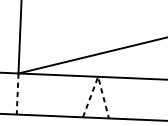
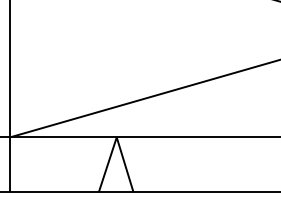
line: (97, 76) -> (116, 137), dashed -> solid
line: (17, 93) -> (9, 164), dashed -> solid

